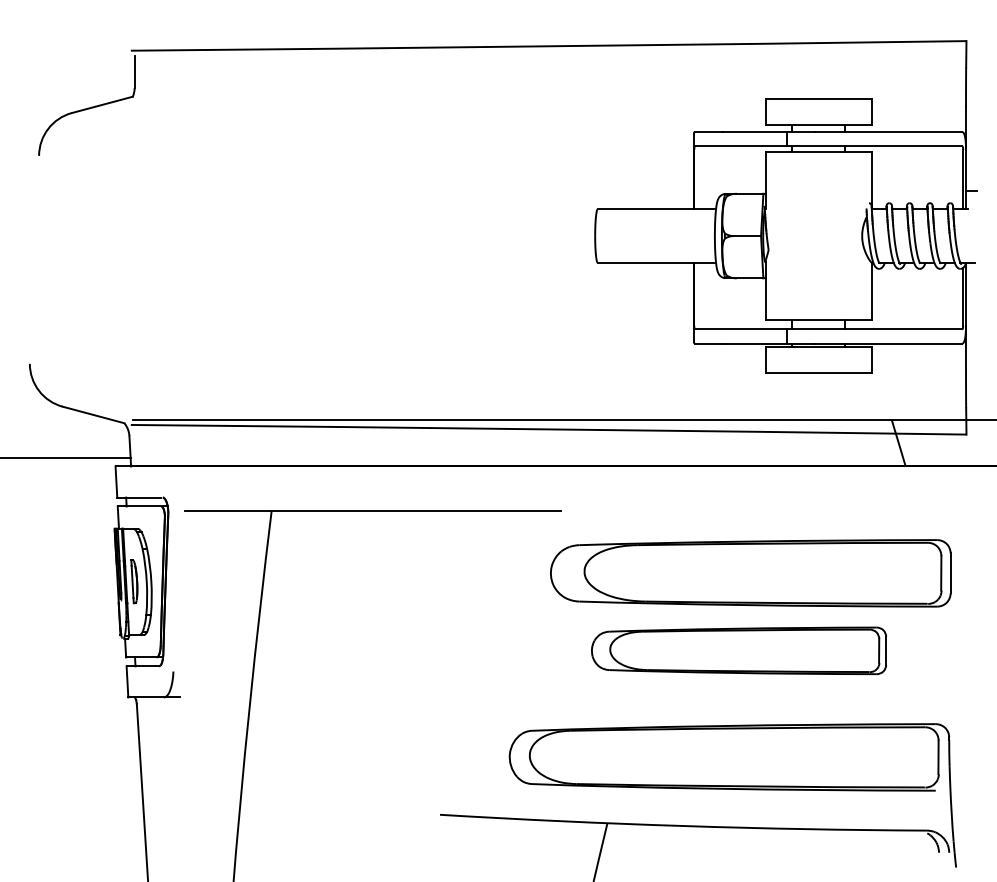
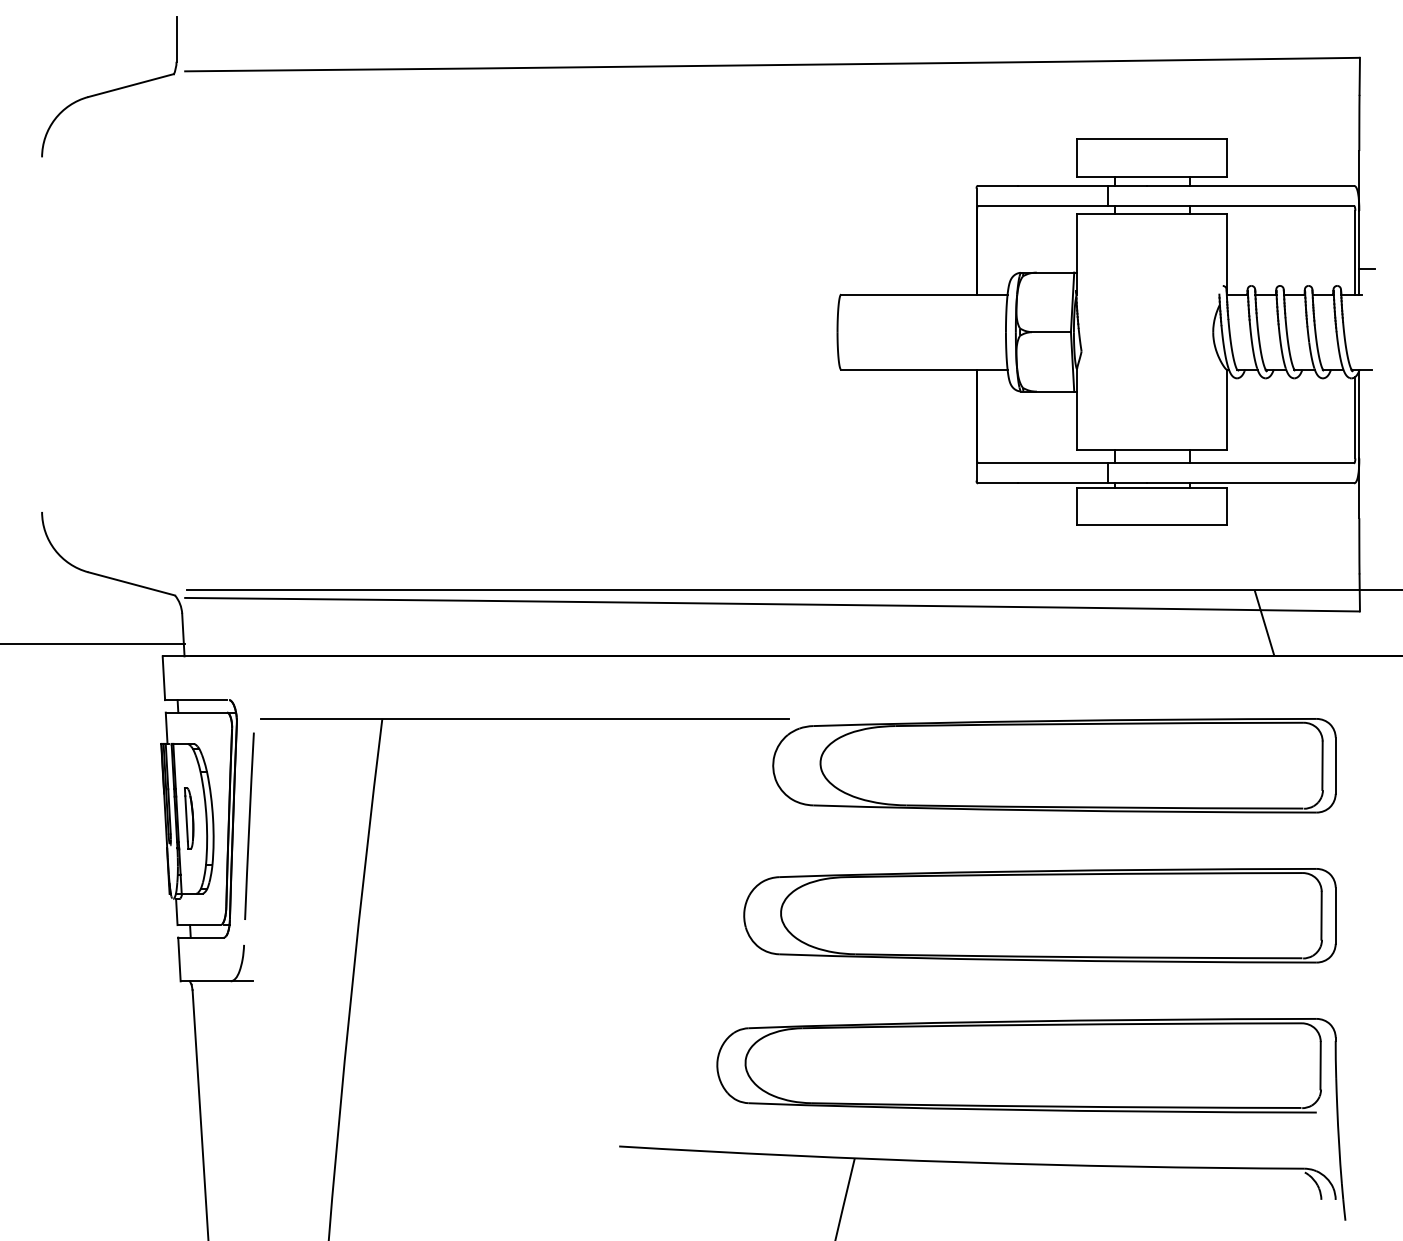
part: (87, 105) -> (109, 86), moved
part: (750, 573) -> (1054, 765), moved
line: (177, 586) -> (249, 825), added
part: (738, 650) -> (1039, 915), size x1.43

